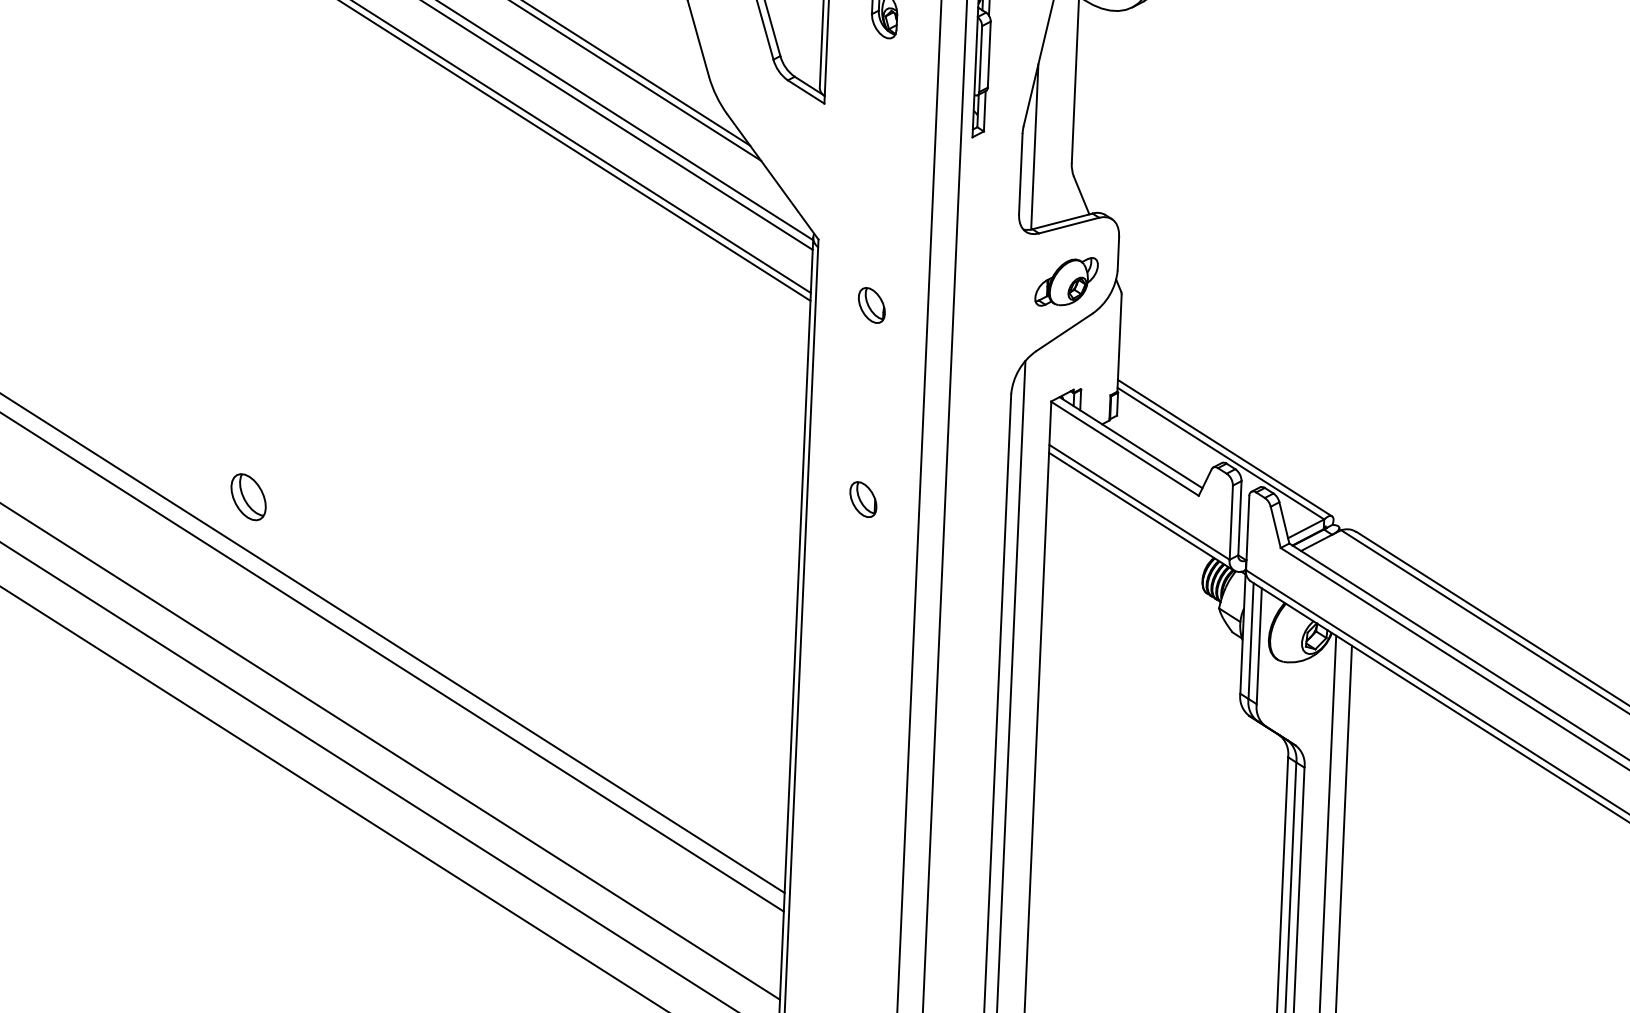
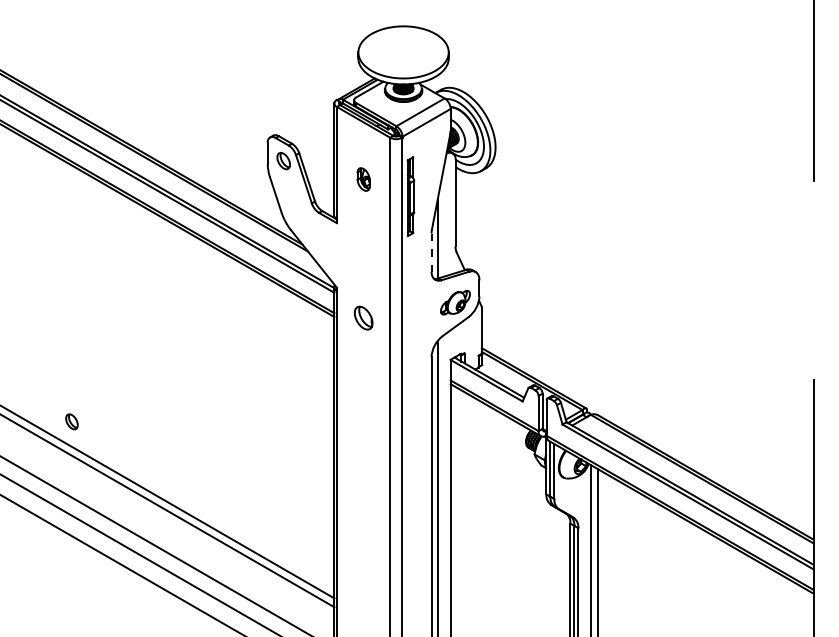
line: (1020, 176) -> (431, 253), solid -> dashed
part: (871, 304) -> (363, 317), size x1.4
part: (247, 496) -> (71, 421), size x0.7
part: (863, 500) -> (363, 410), removed

